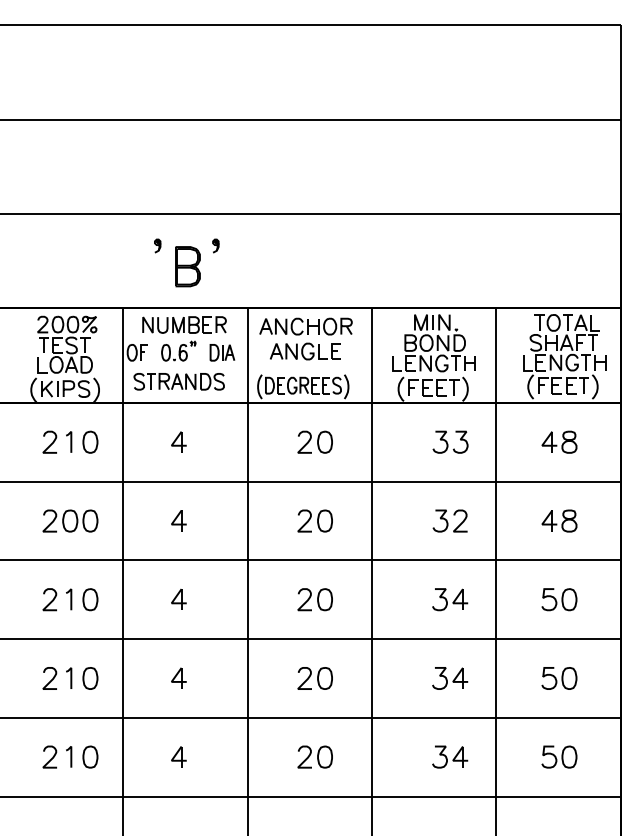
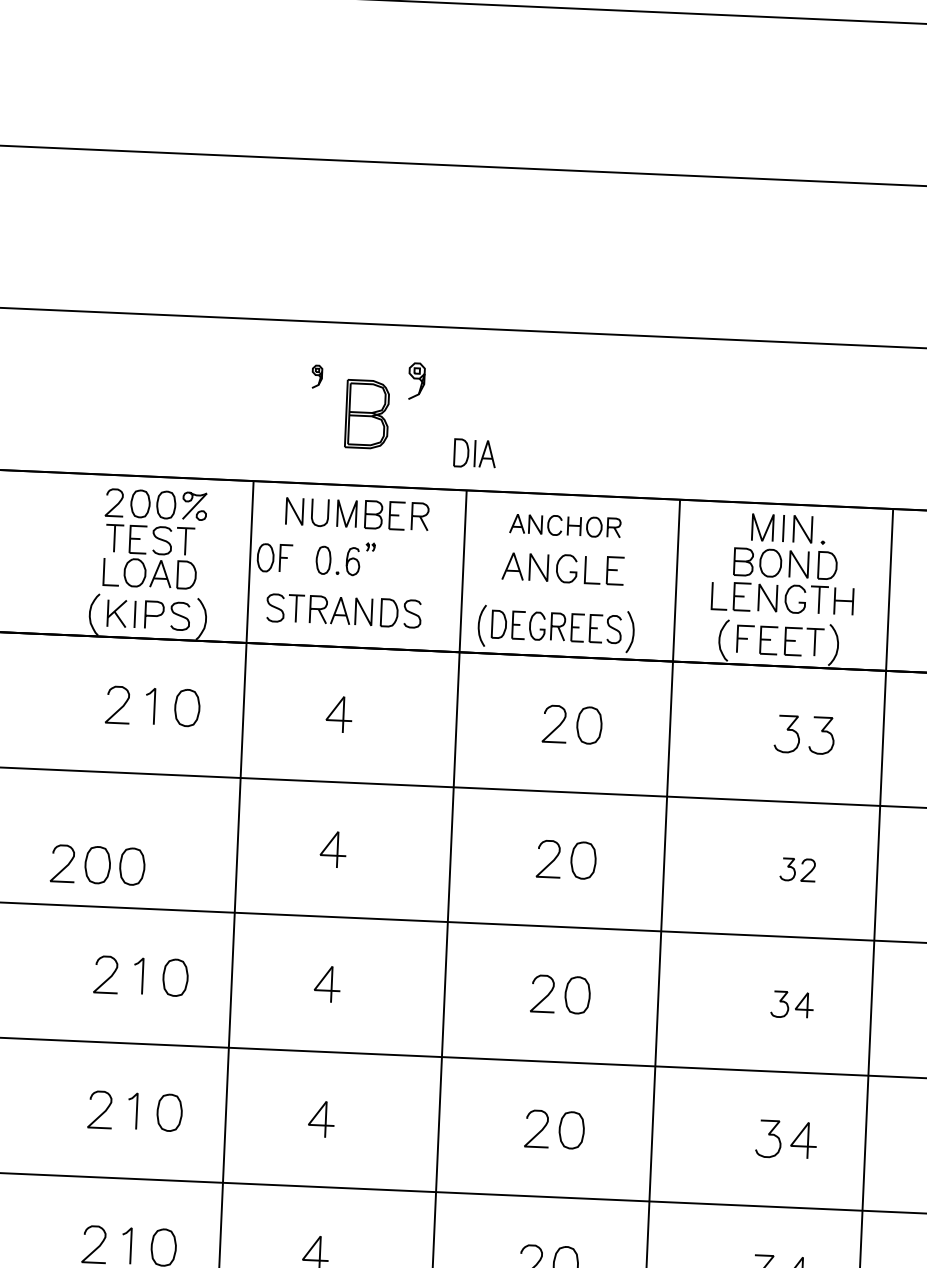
part: (215, 245) -> (416, 380), size x1.6
part: (305, 326) -> (564, 525), size x0.7
part: (222, 352) -> (475, 453), moved
part: (70, 520) -> (98, 864), moved
part: (449, 520) -> (796, 868), size x0.6
part: (450, 599) -> (792, 1004), size x0.7

